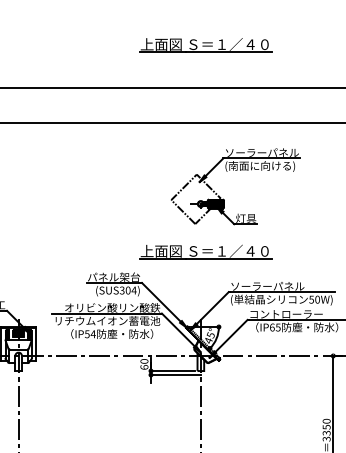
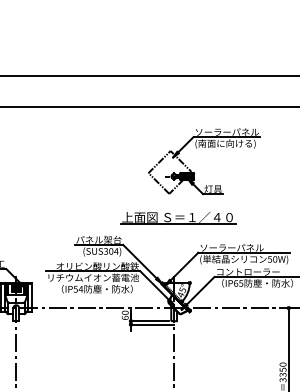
part: (205, 45) -> (178, 39), removed

